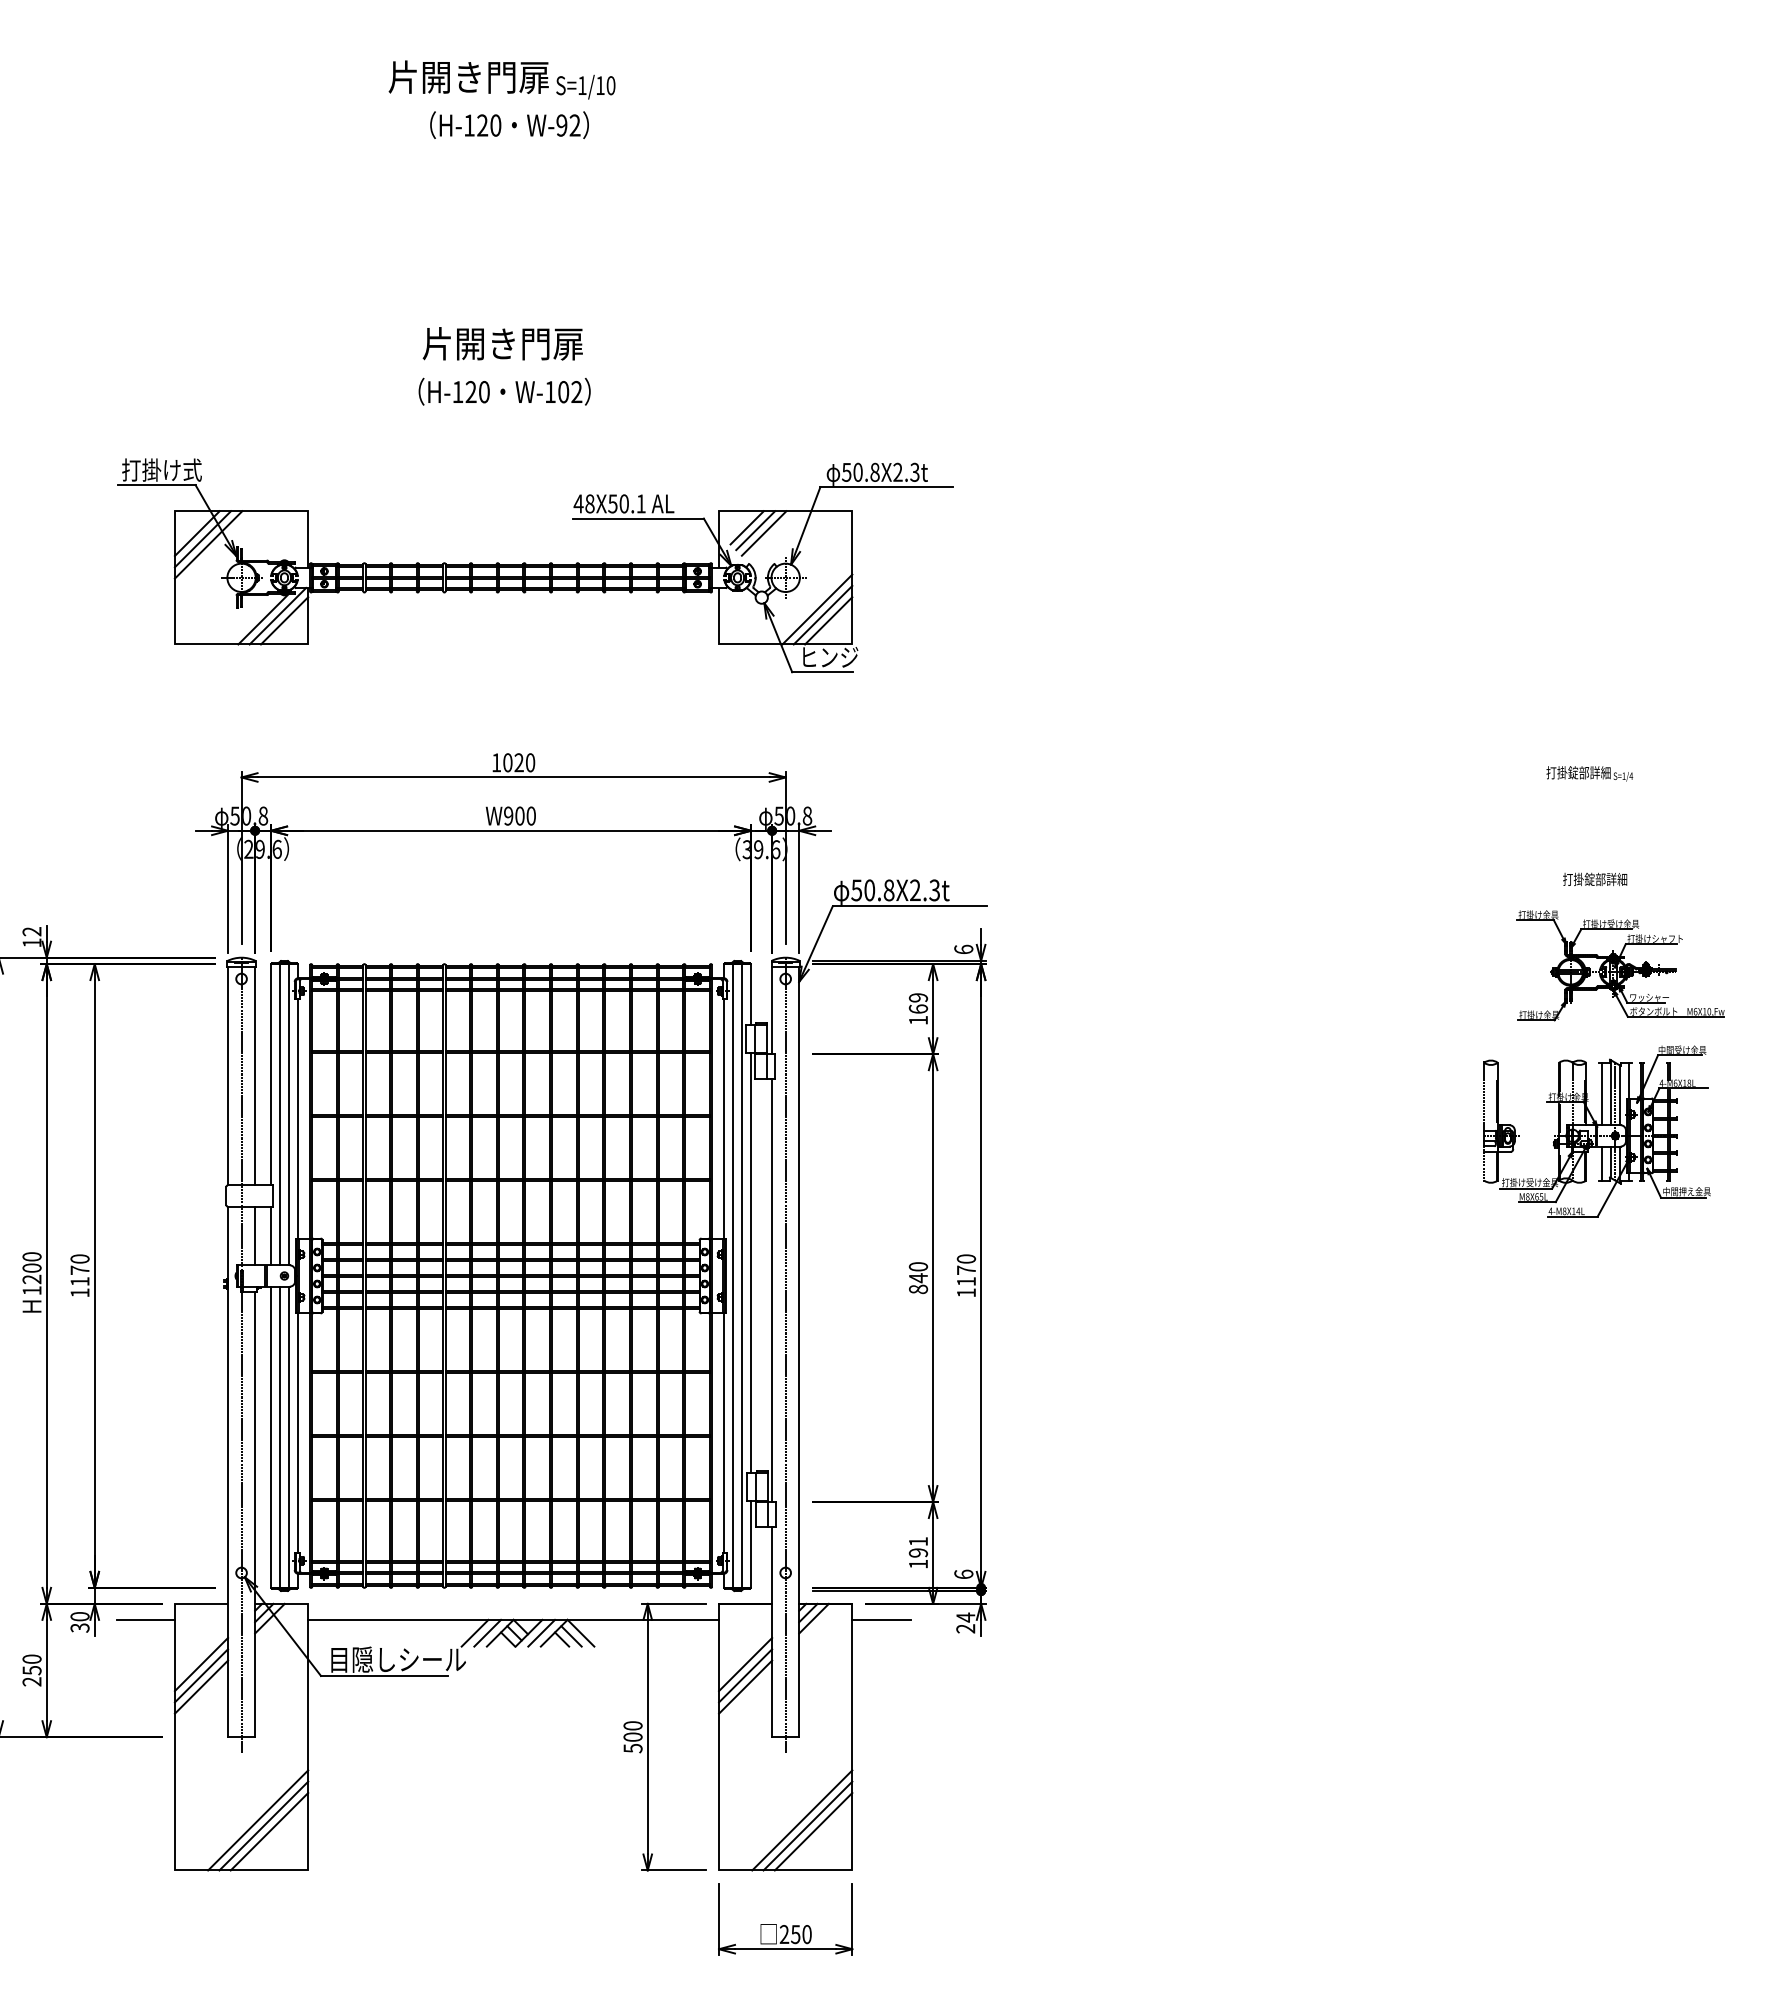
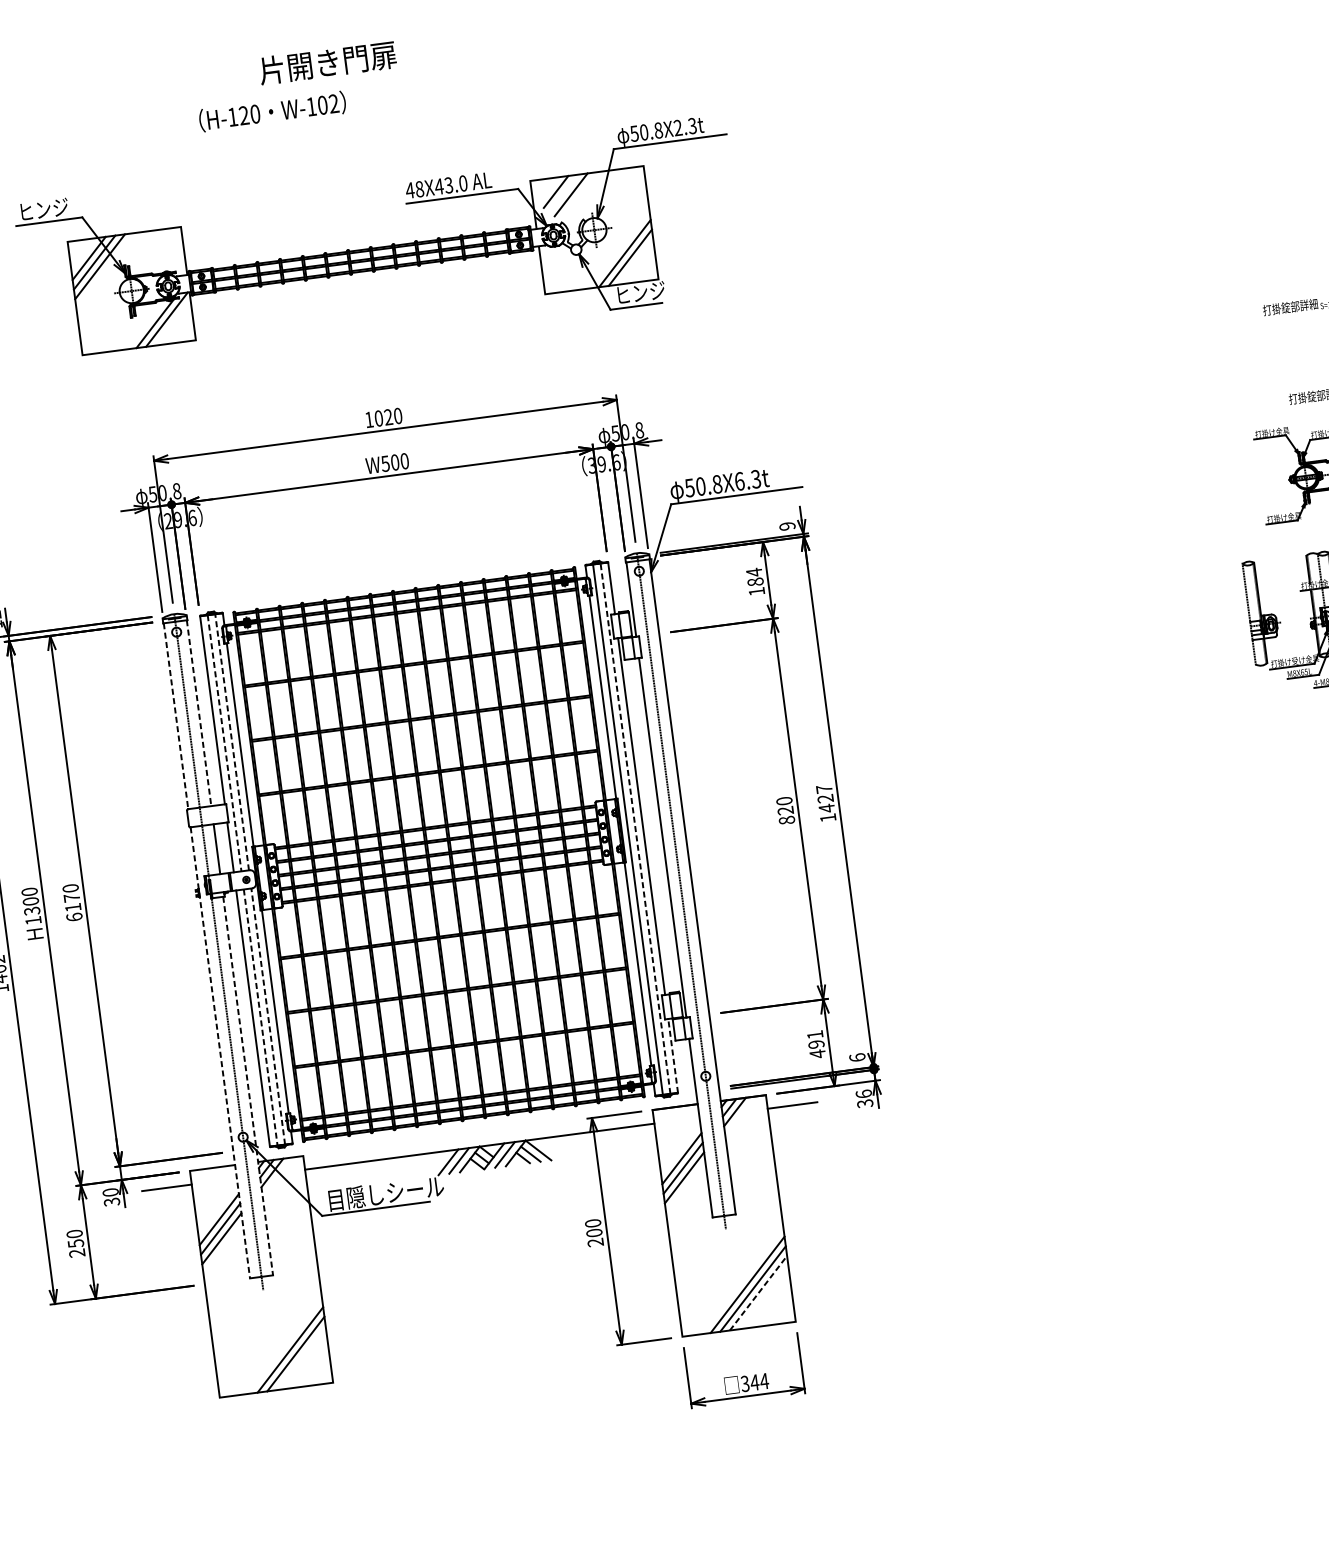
text: (504, 391) -> (272, 111), moved
text: (161, 469) -> (51, 207), 打掛け式 -> ヒンジ
text: (626, 503) -> (450, 184), 48X50.1 -> 48X43.0
line: (755, 530) -> (563, 193), removed
line: (284, 620) -> (173, 322), removed
line: (828, 620) -> (635, 261), removed
text: (508, 815) -> (385, 463), W900 -> W500
text: (915, 890) -> (739, 481), 50.8X2.3t -> 50.8X6.3t
text: (963, 949) -> (787, 526), 6 -> 9
text: (918, 1002) -> (754, 576), 169 -> 184
line: (228, 1076) -> (176, 716), solid -> dashed
line: (255, 1076) -> (199, 713), solid -> dashed
line: (280, 1114) -> (224, 743), solid -> dashed
line: (288, 1114) -> (231, 742), solid -> dashed
text: (966, 1270) -> (825, 798), 1170 -> 1427
line: (742, 1276) -> (635, 829), solid -> dashed
text: (917, 1278) -> (784, 811), 840 -> 820
text: (32, 1279) -> (32, 911), 1200 -> 1300
text: (79, 1292) -> (73, 916), 1170 -> 6170
line: (280, 1437) -> (261, 1017), solid -> dashed
line: (288, 1437) -> (267, 1016), solid -> dashed
line: (228, 1472) -> (220, 1053), solid -> dashed
line: (255, 1514) -> (248, 1085), solid -> dashed
line: (751, 1543) -> (673, 1055), solid -> dashed
text: (918, 1564) -> (817, 1054), 191 -> 491
text: (965, 1622) -> (864, 1098), 24 -> 36
text: (632, 1748) -> (595, 1242), 500 -> 200
line: (258, 1820) -> (285, 1345), removed
line: (813, 1831) -> (758, 1293), solid -> dashed
text: (795, 1934) -> (754, 1382), 250 -> 344

